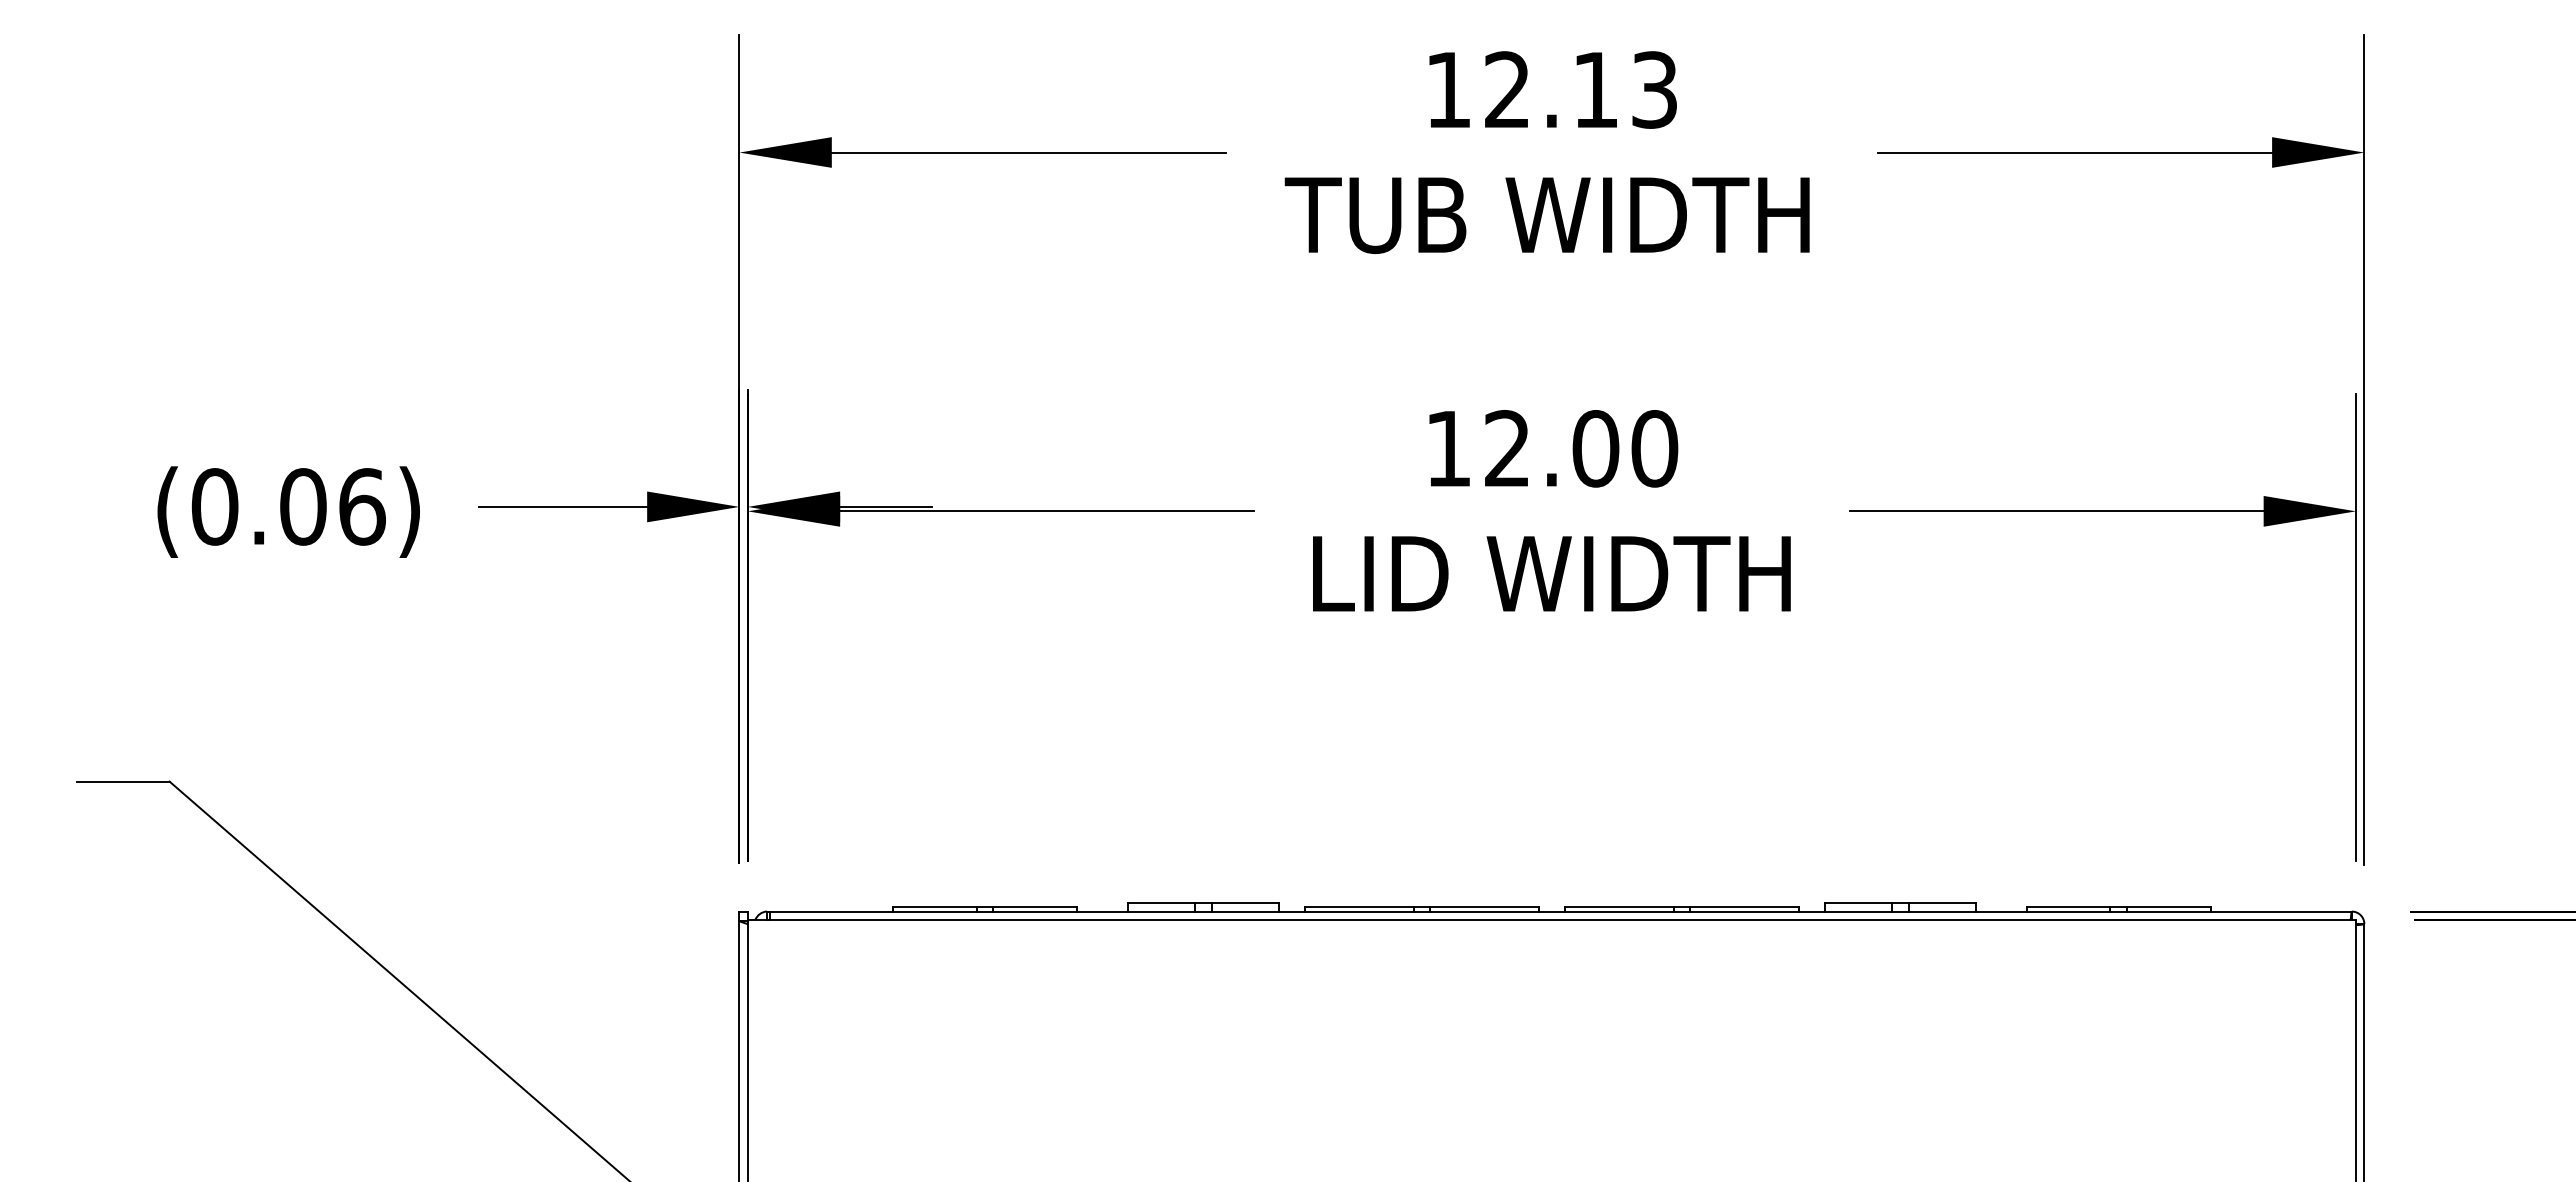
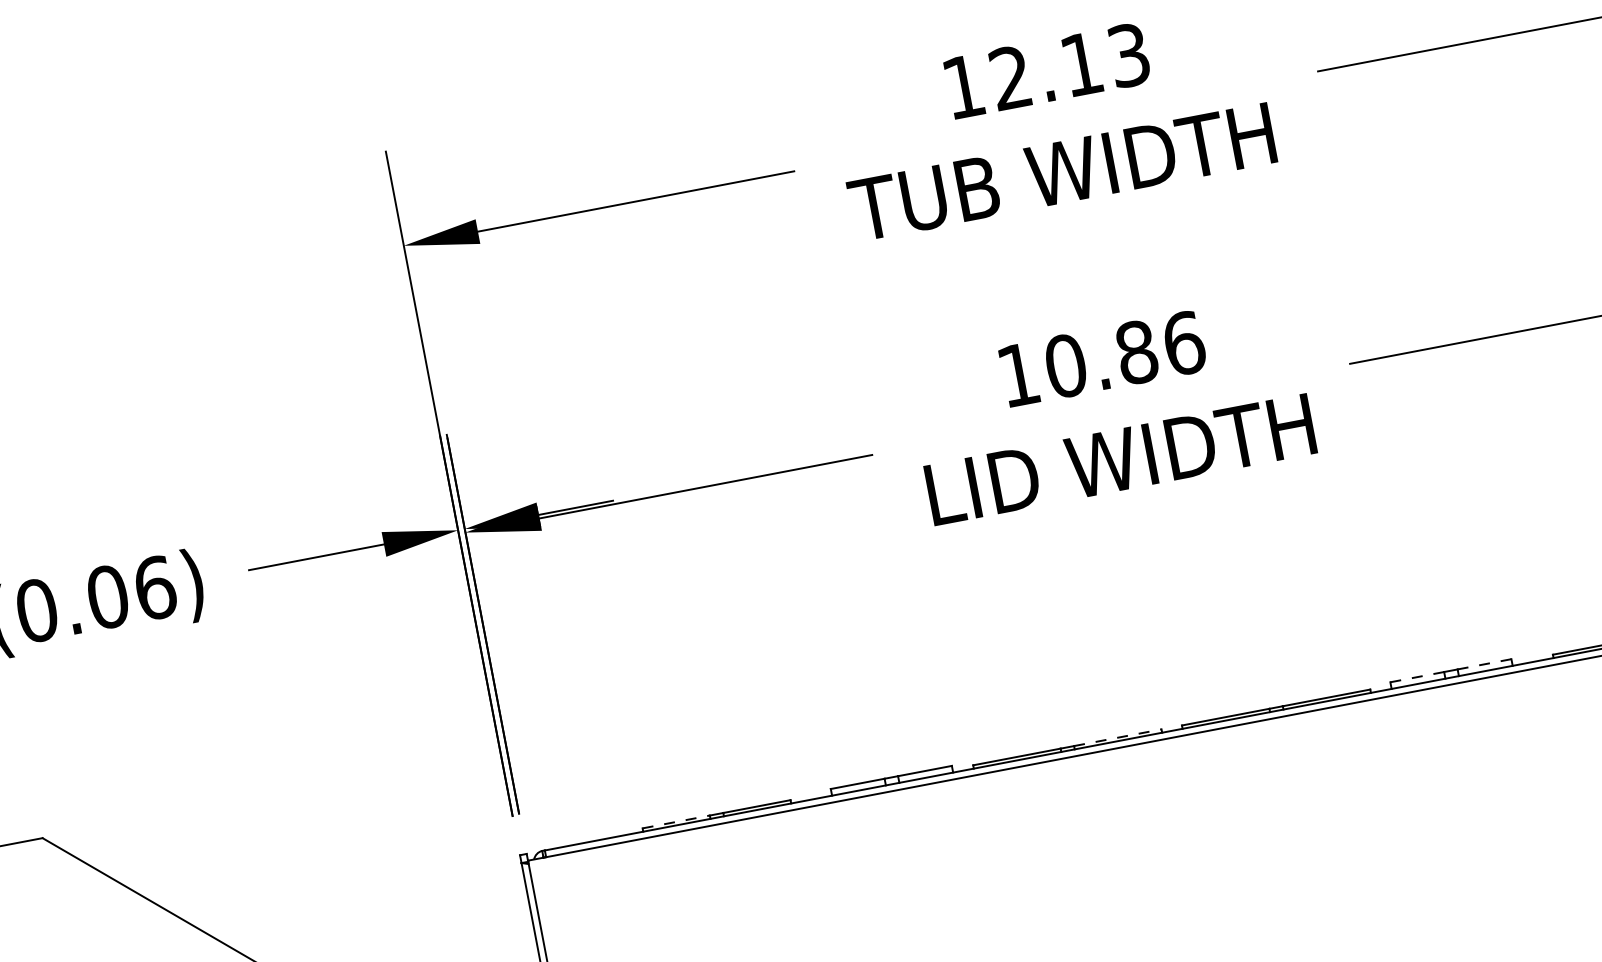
text: (1581, 448) -> (1125, 354), 12.00 -> 10.86
line: (1858, 903) -> (1417, 677), solid -> dashed
line: (1942, 903) -> (1484, 664), solid -> dashed
line: (934, 907) -> (676, 822), solid -> dashed
line: (1485, 907) -> (1118, 737), solid -> dashed

